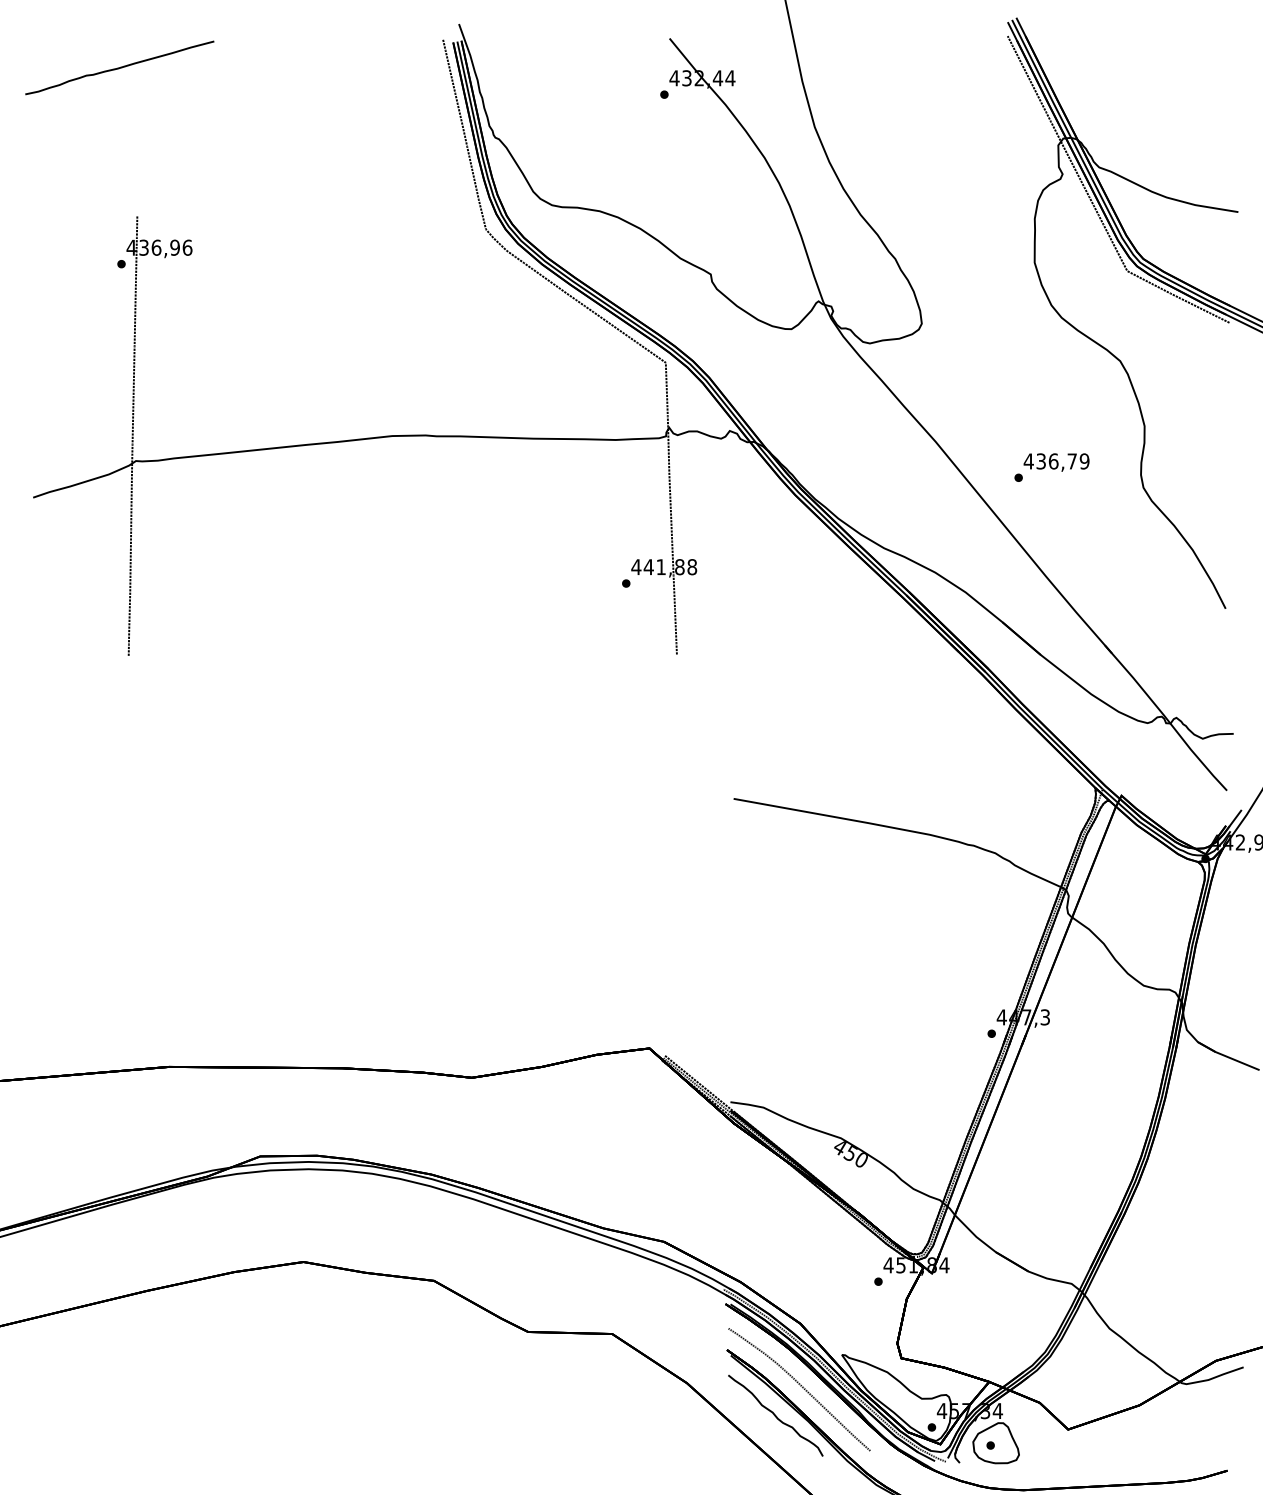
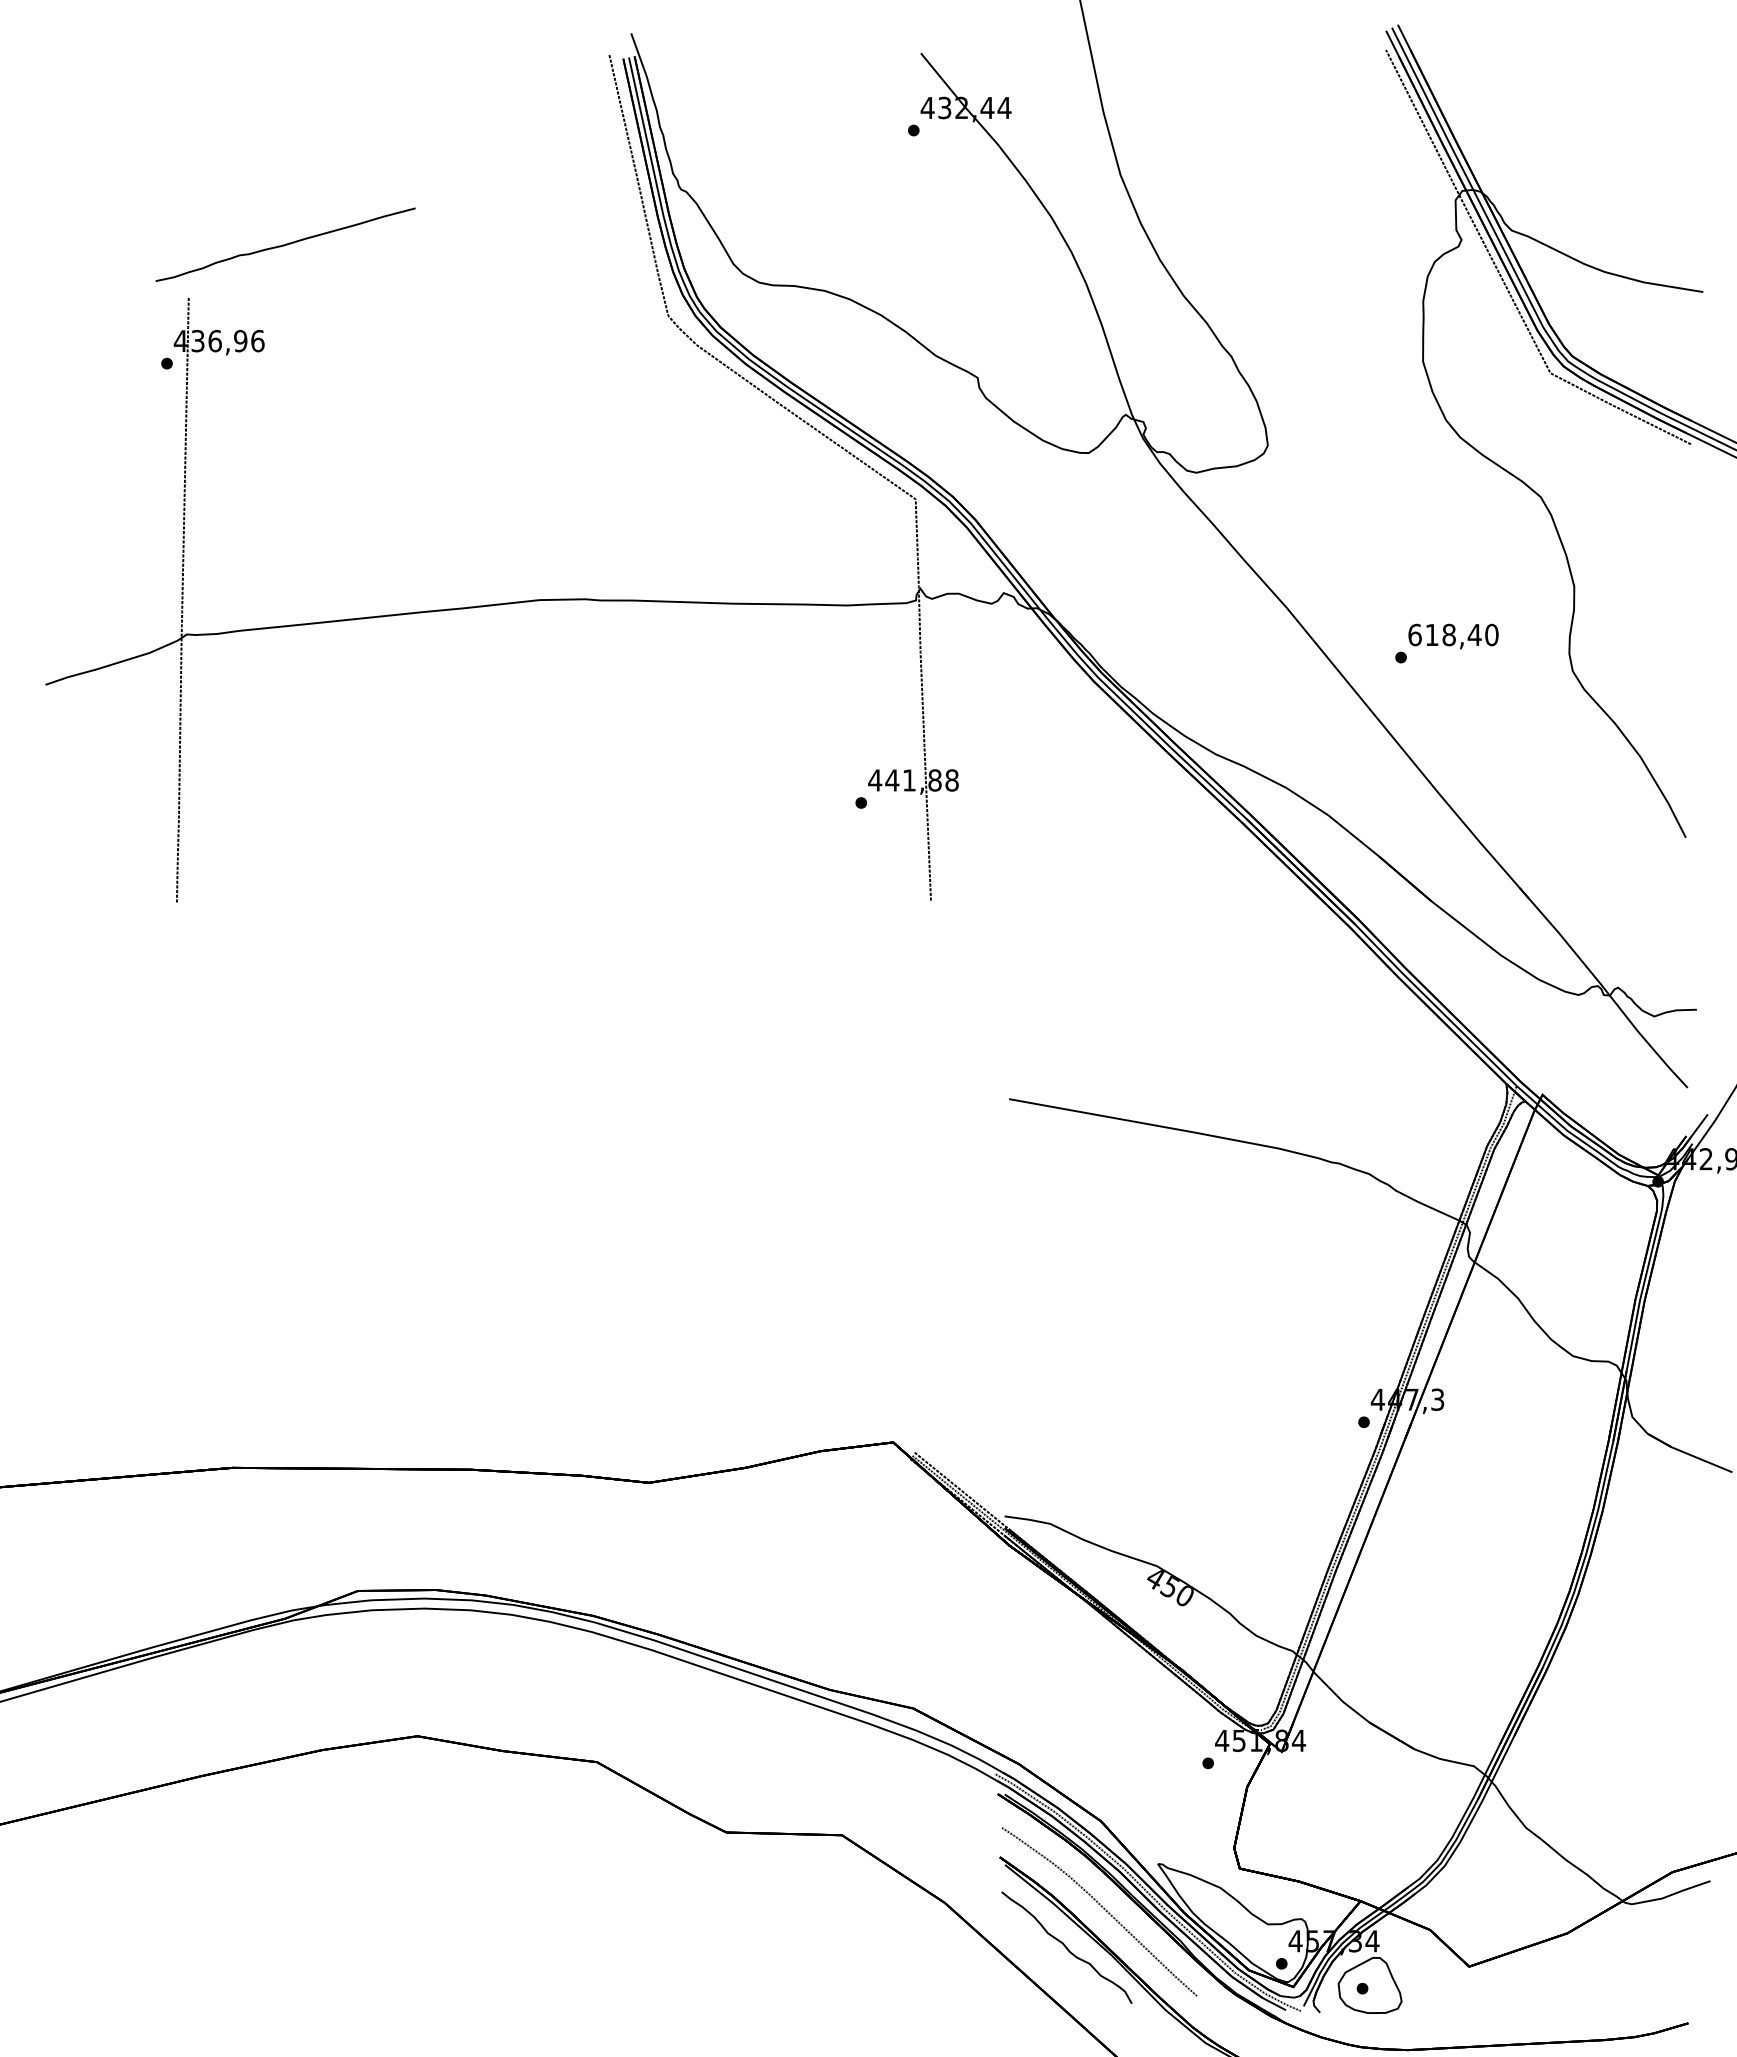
curve: (119, 67) -> (285, 244), moved
text: (1056, 461) -> (1452, 634), 436,79 -> 618,40

